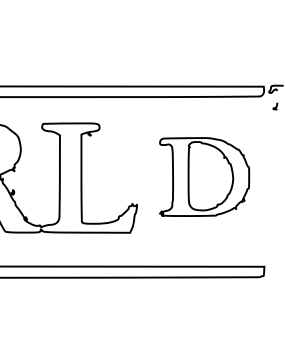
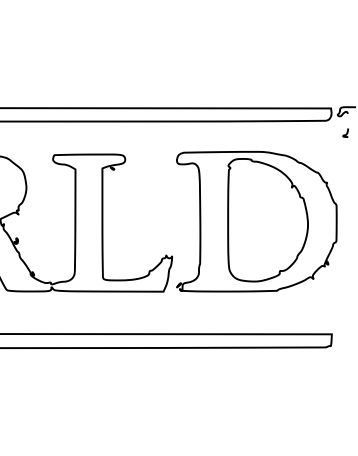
part: (204, 176) -> (256, 221), size x1.43

